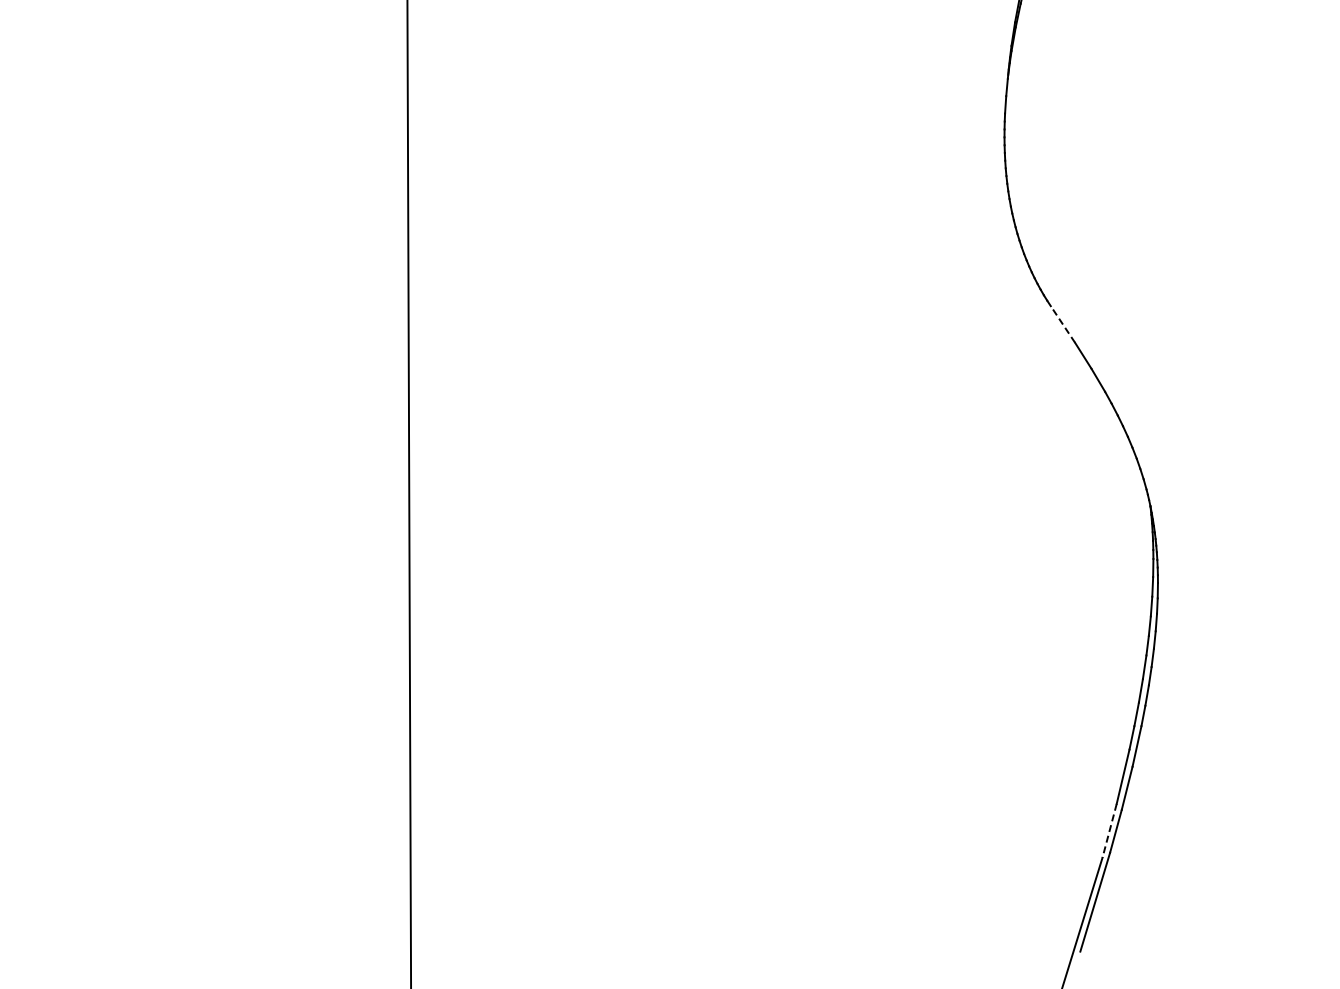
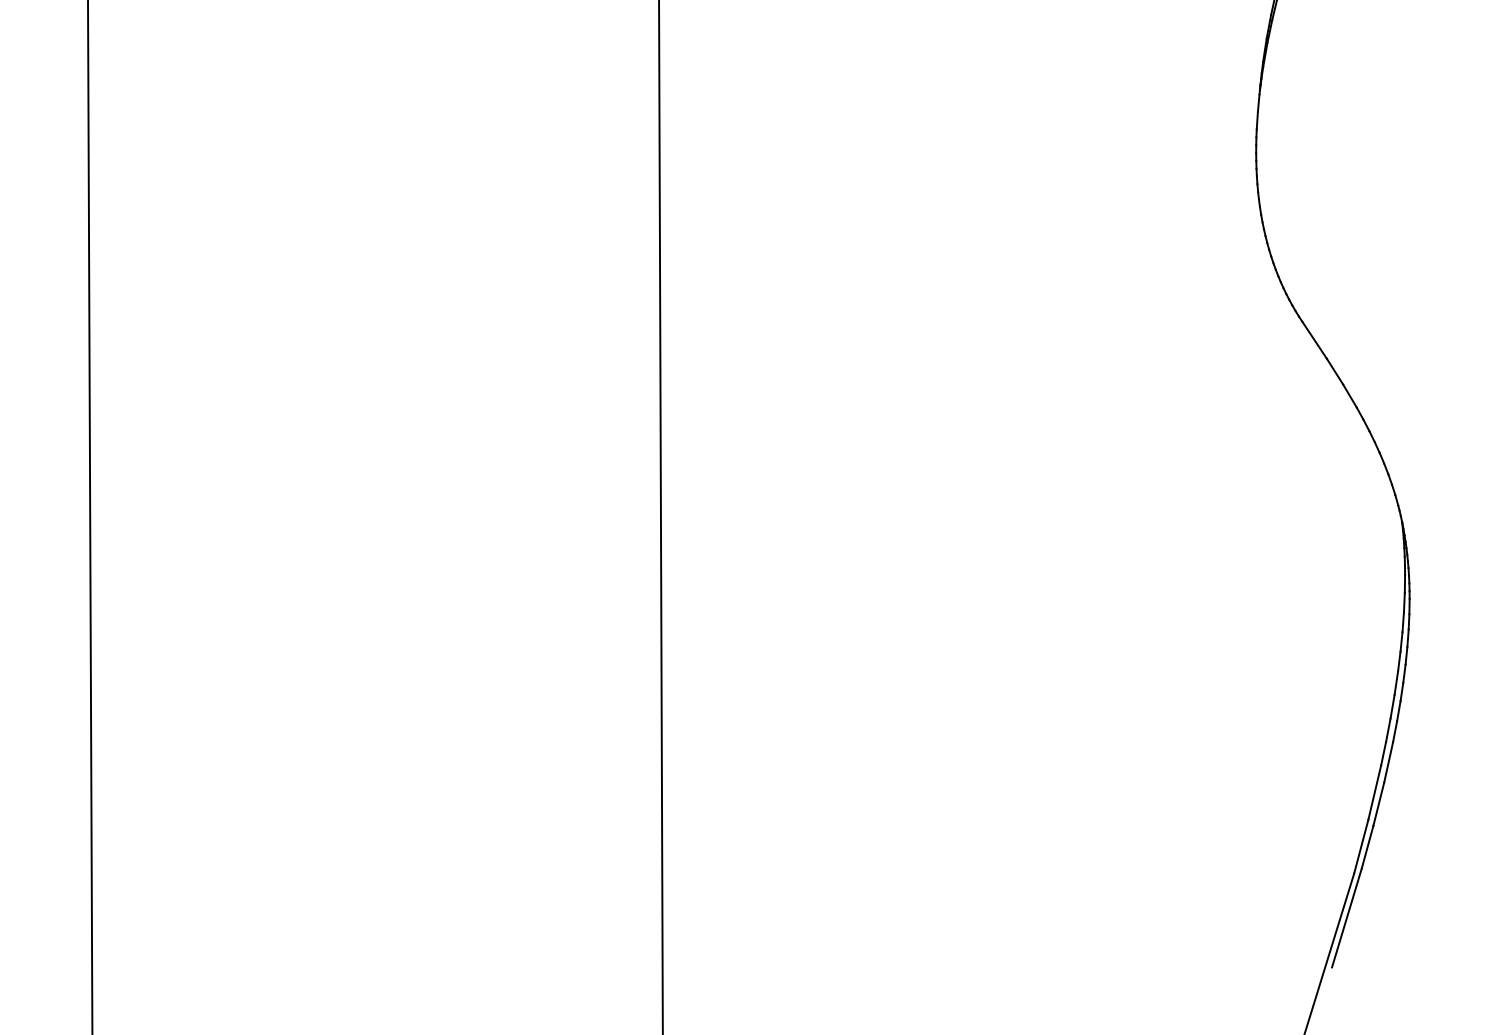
line: (1062, 323) -> (1314, 339), dashed -> solid
line: (1109, 830) -> (1361, 846), dashed -> solid

